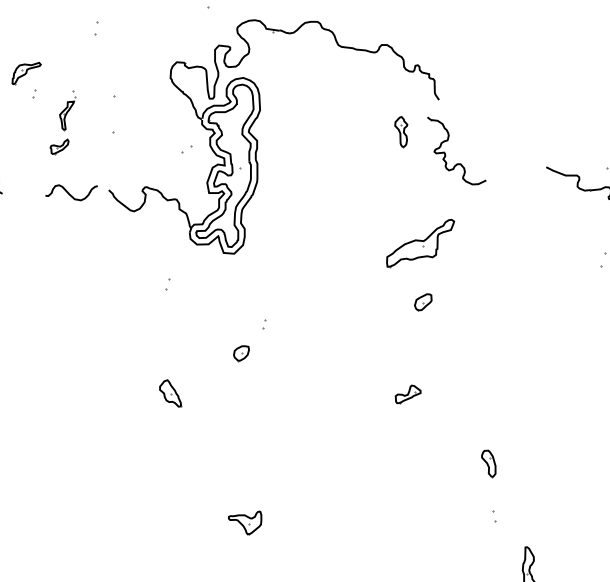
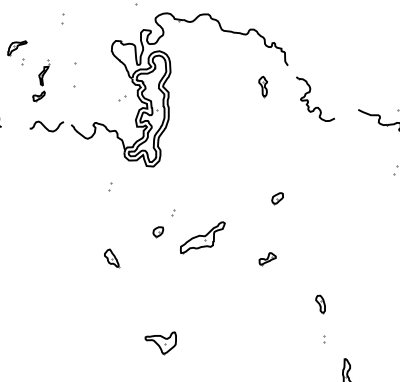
part: (445, 153) -> (308, 100), moved
part: (420, 242) -> (202, 237), moved
part: (244, 523) -> (160, 343), size x1.43

